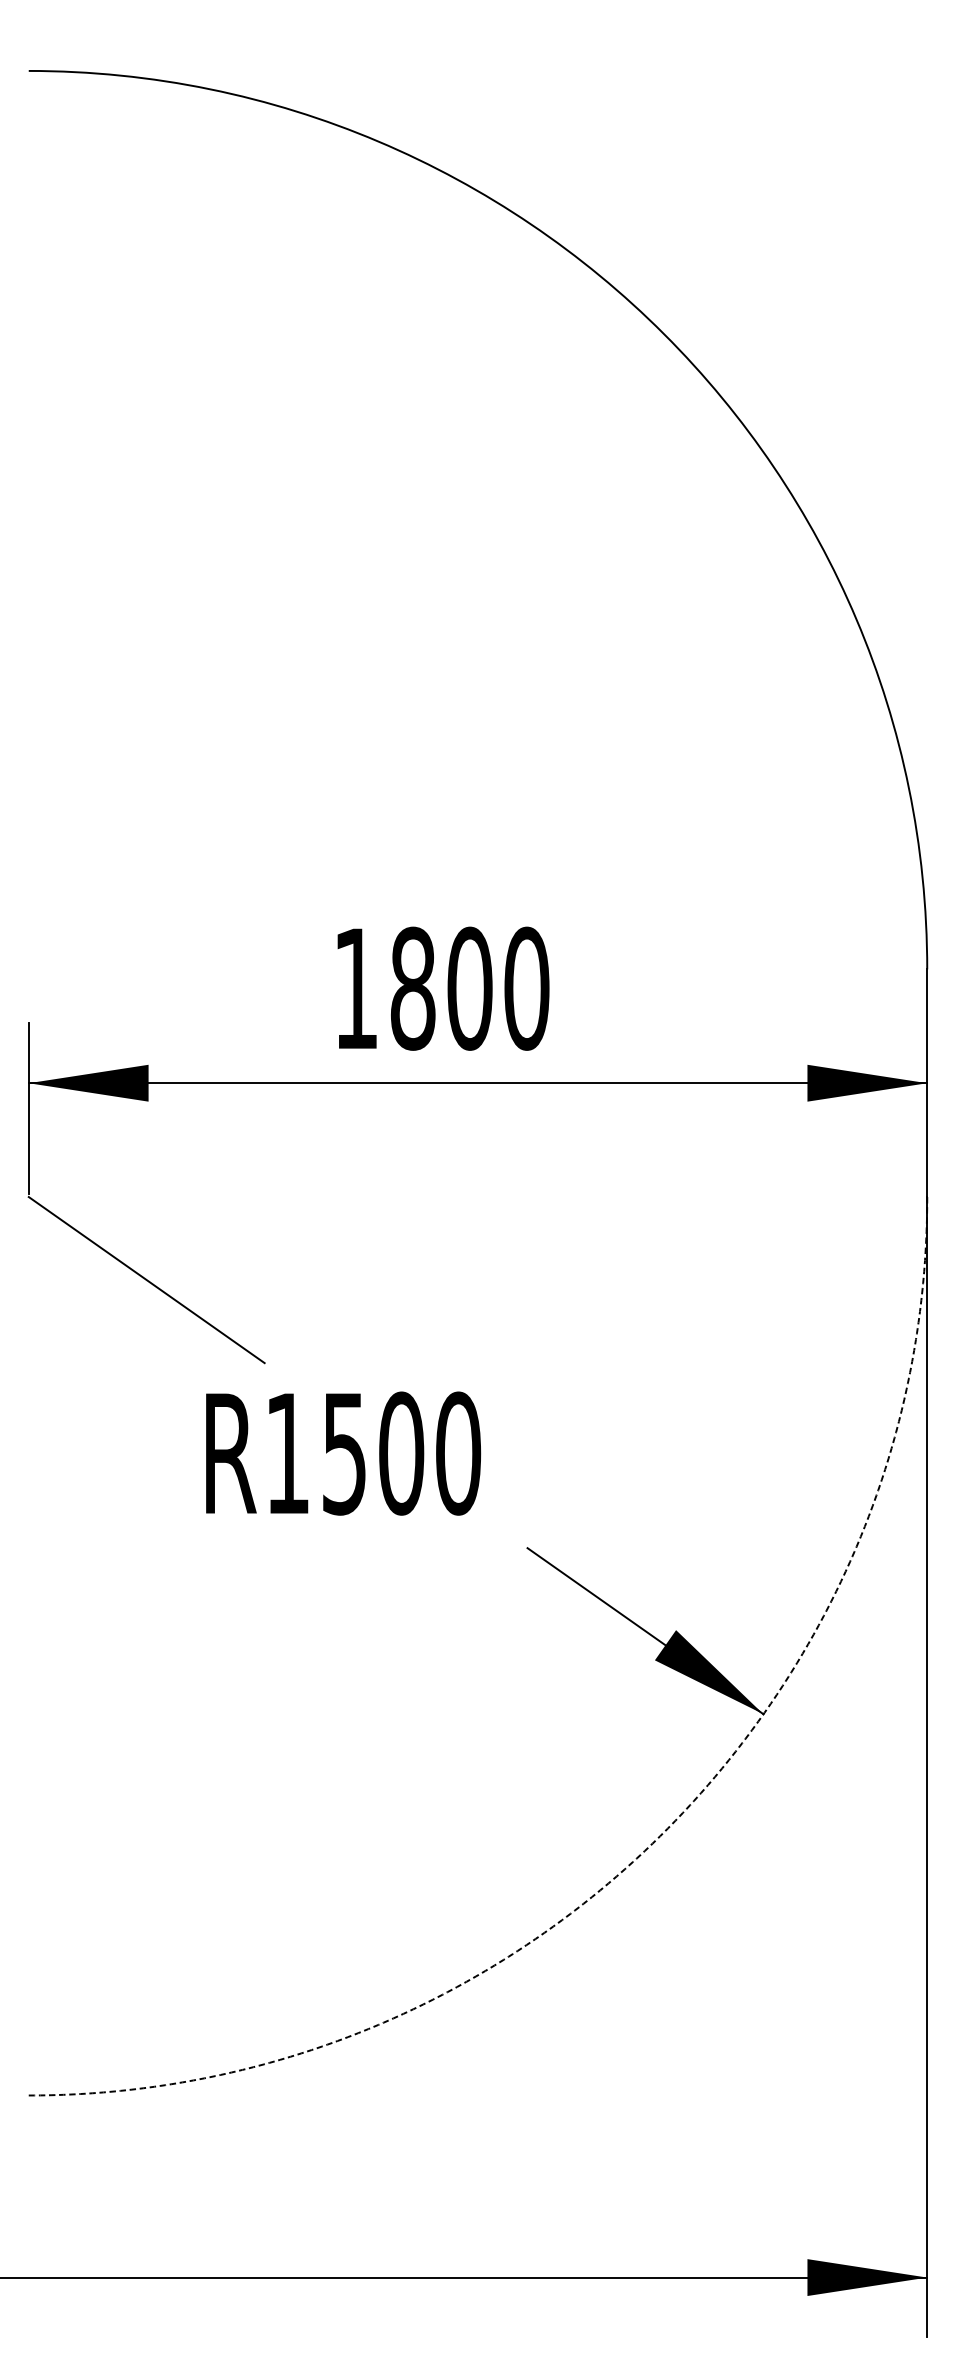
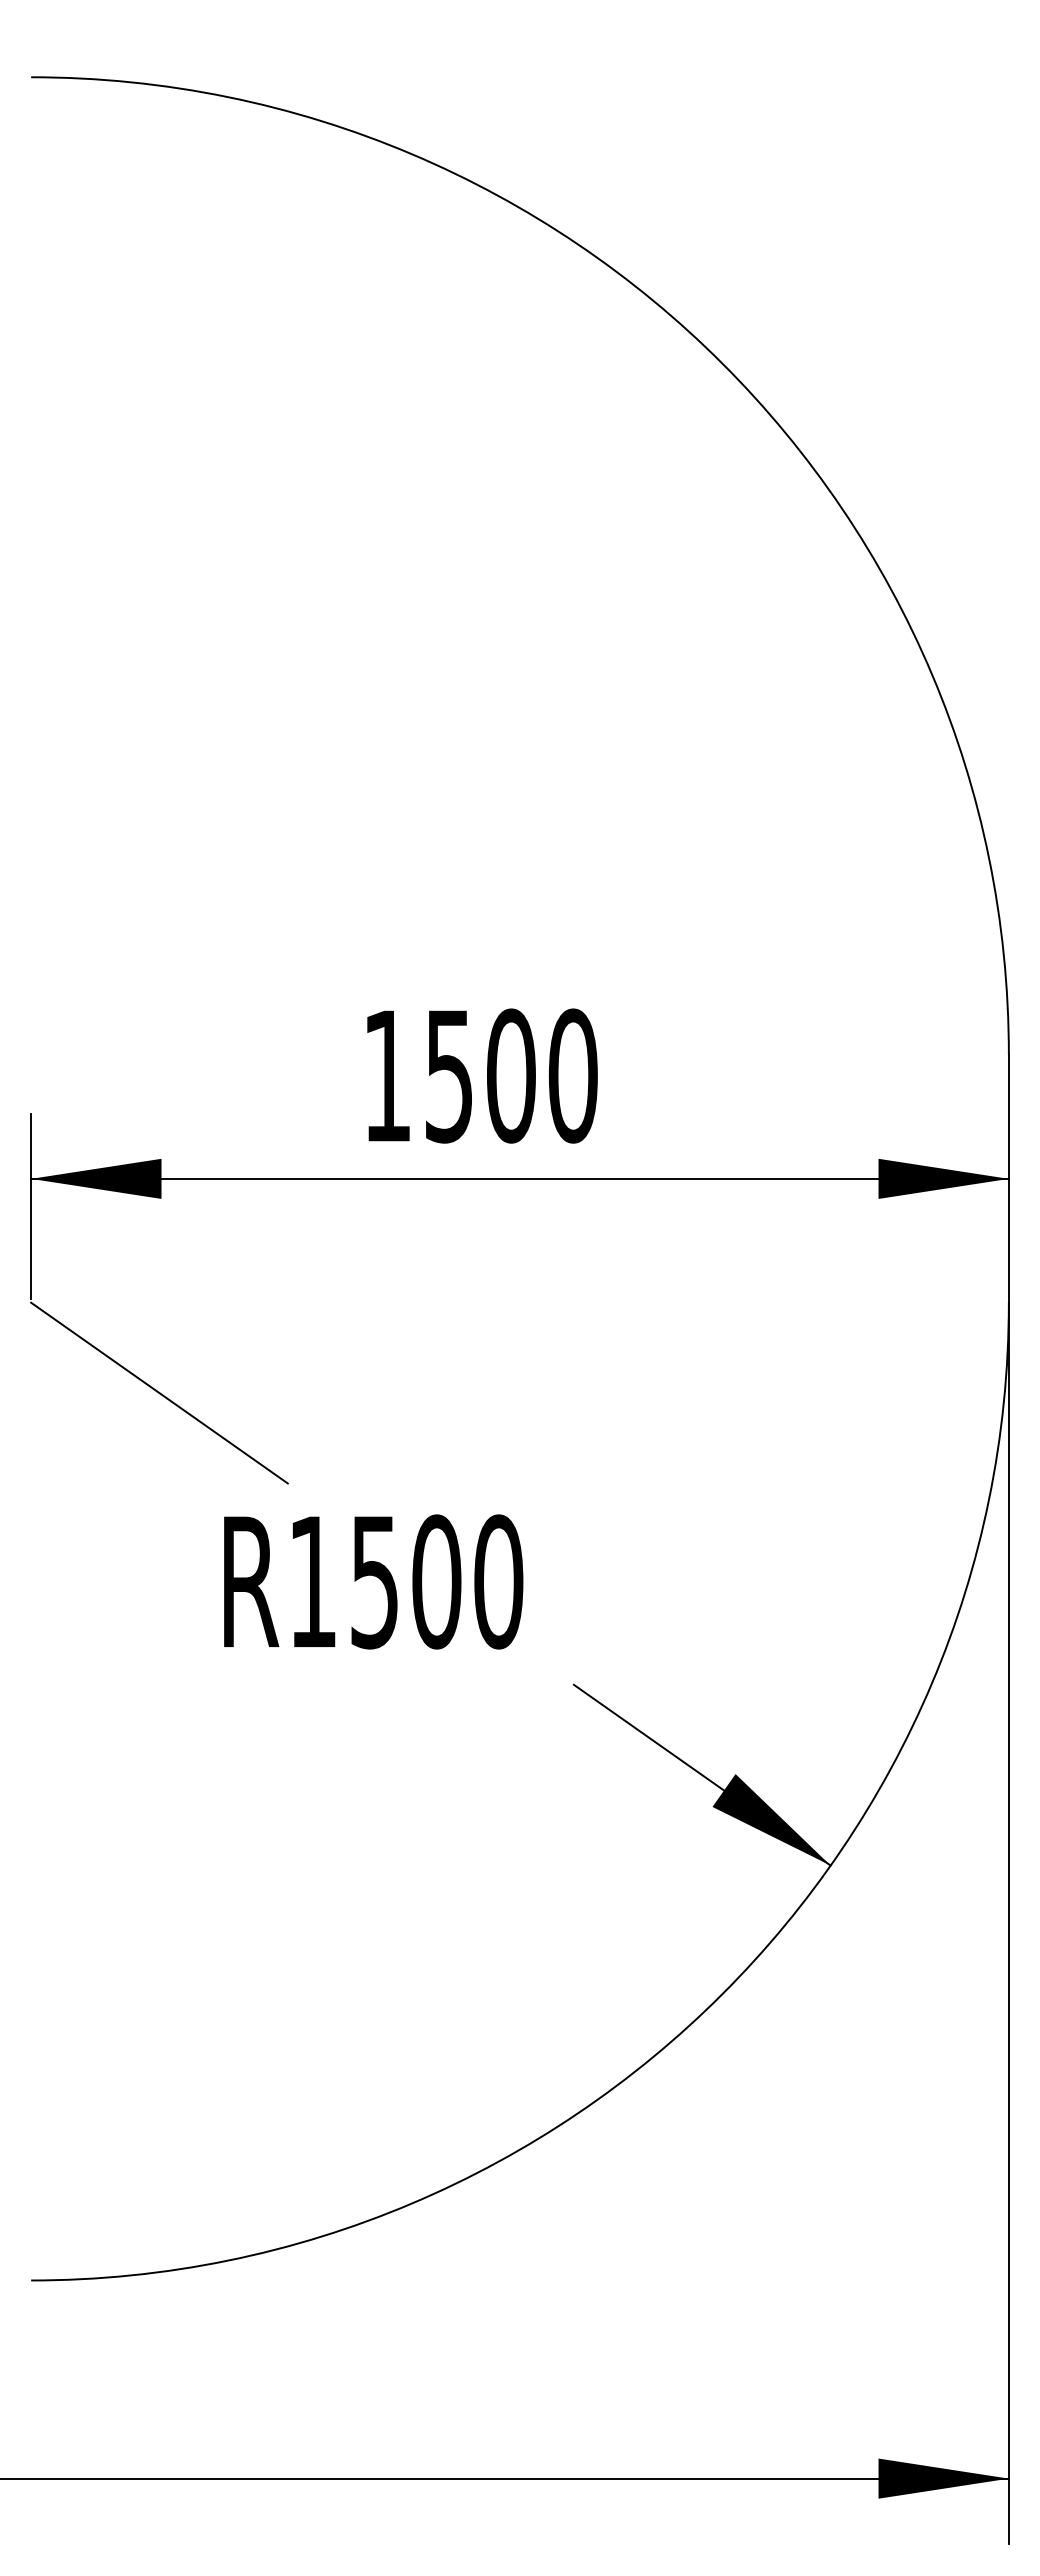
text: (413, 988) -> (449, 1075), 1800 -> 1500
arc: (664, 1832) -> (722, 1994), dashed -> solid

